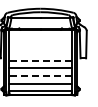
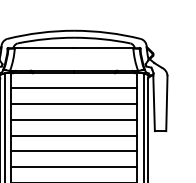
line: (40, 37) -> (73, 88), added
line: (40, 45) -> (73, 105), added
line: (40, 52) -> (73, 119), added
line: (40, 60) -> (73, 135), dashed -> solid
line: (40, 76) -> (73, 167), dashed -> solid

